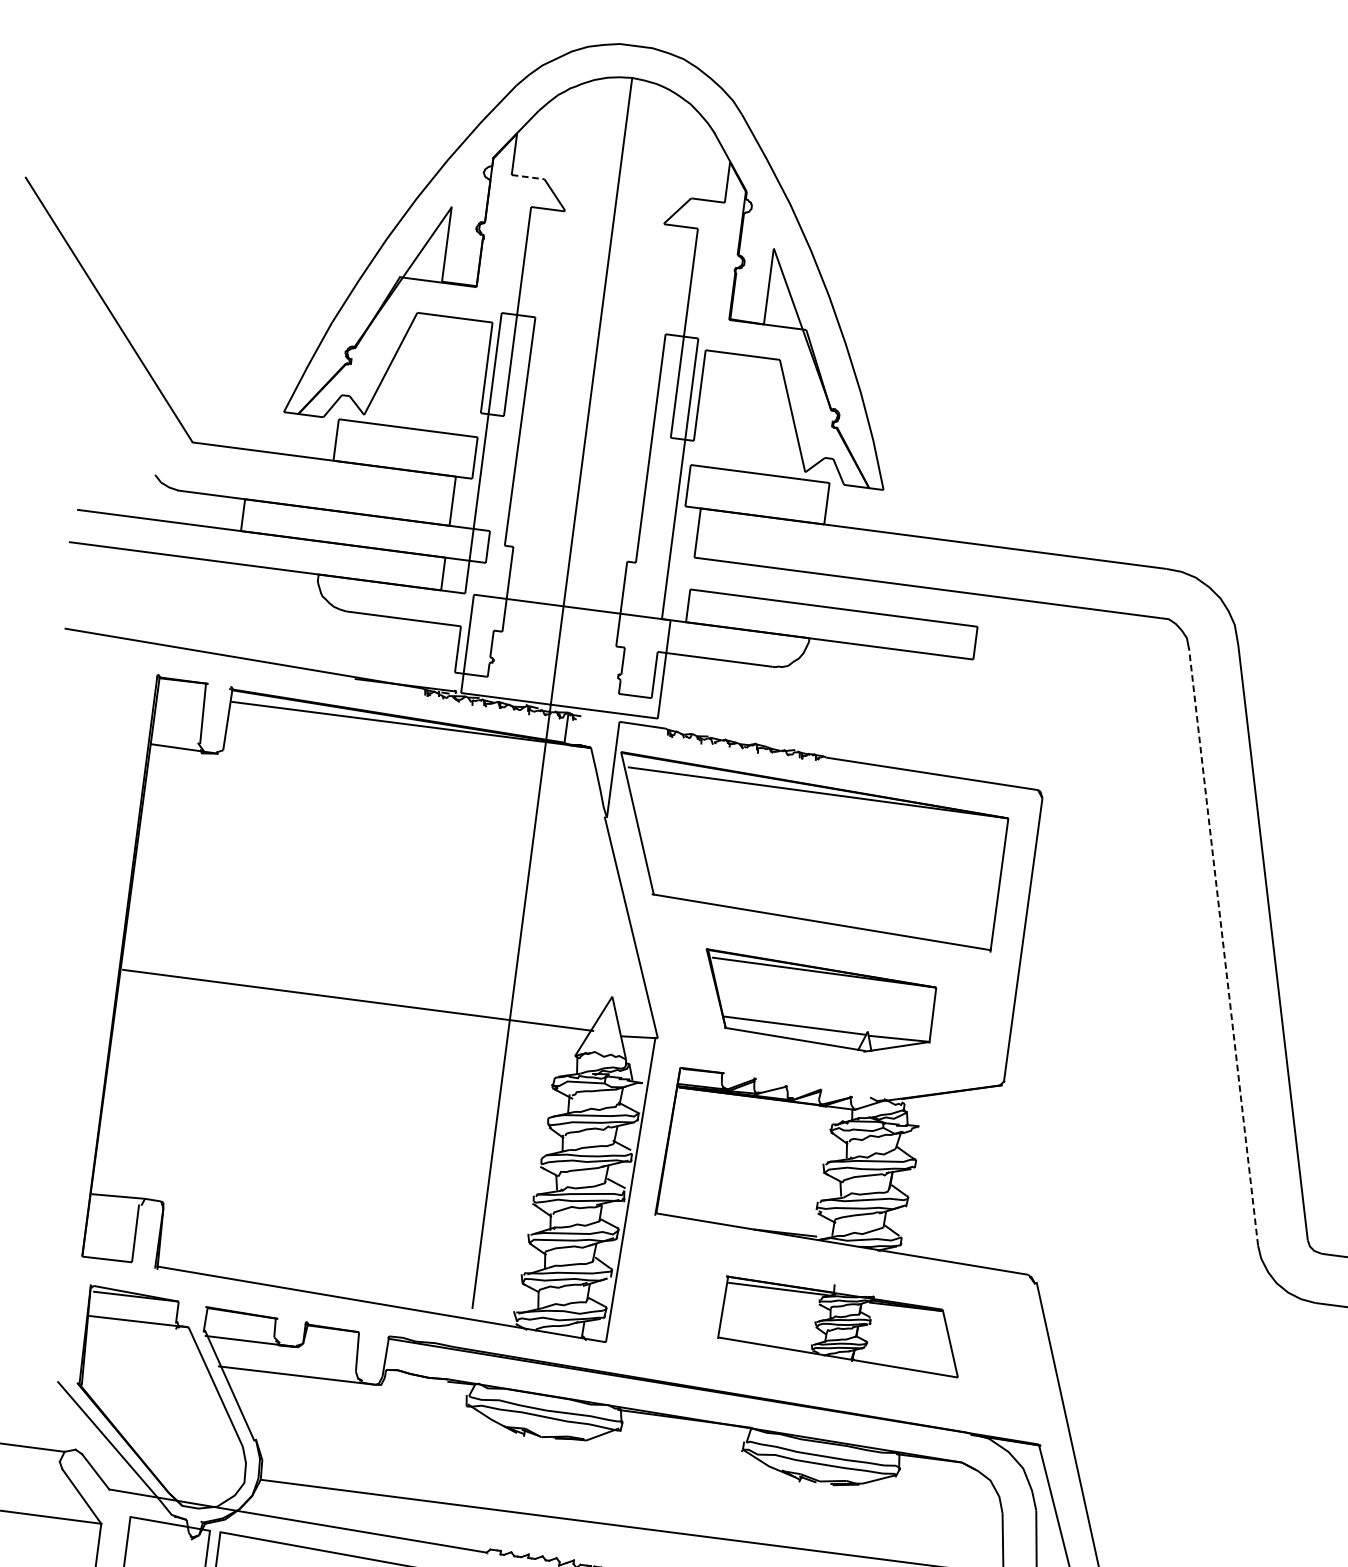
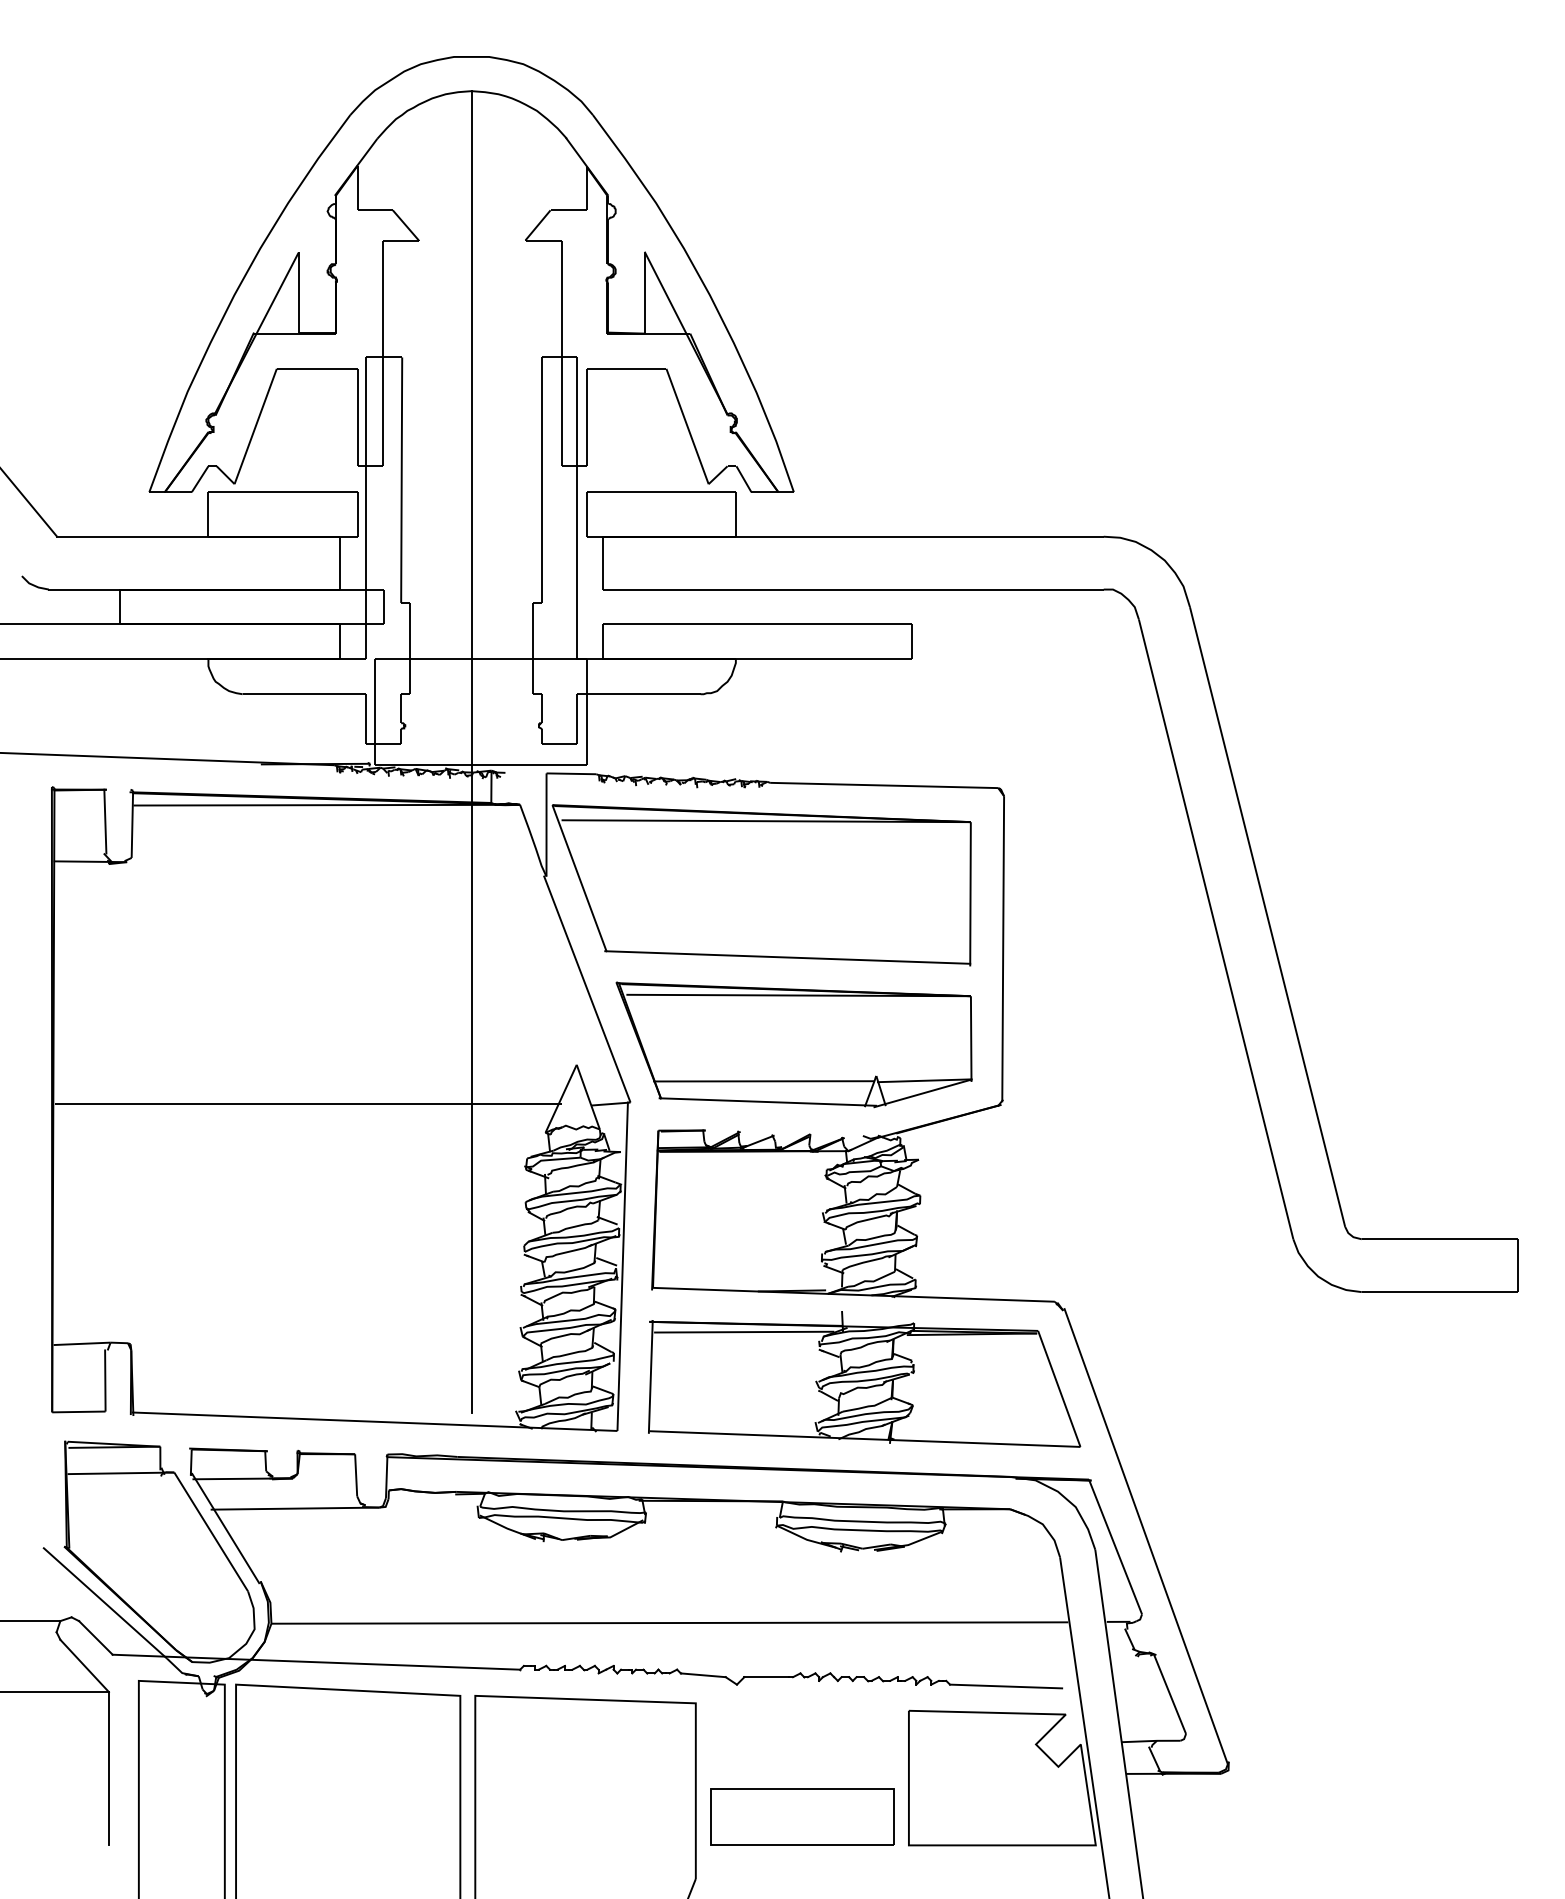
line: (528, 177) -> (375, 210), dashed -> solid
line: (1224, 947) -> (1216, 928), dashed -> solid
part: (816, 1003) -> (793, 1044), size x1.43
part: (842, 1324) -> (864, 1379), size x1.67

